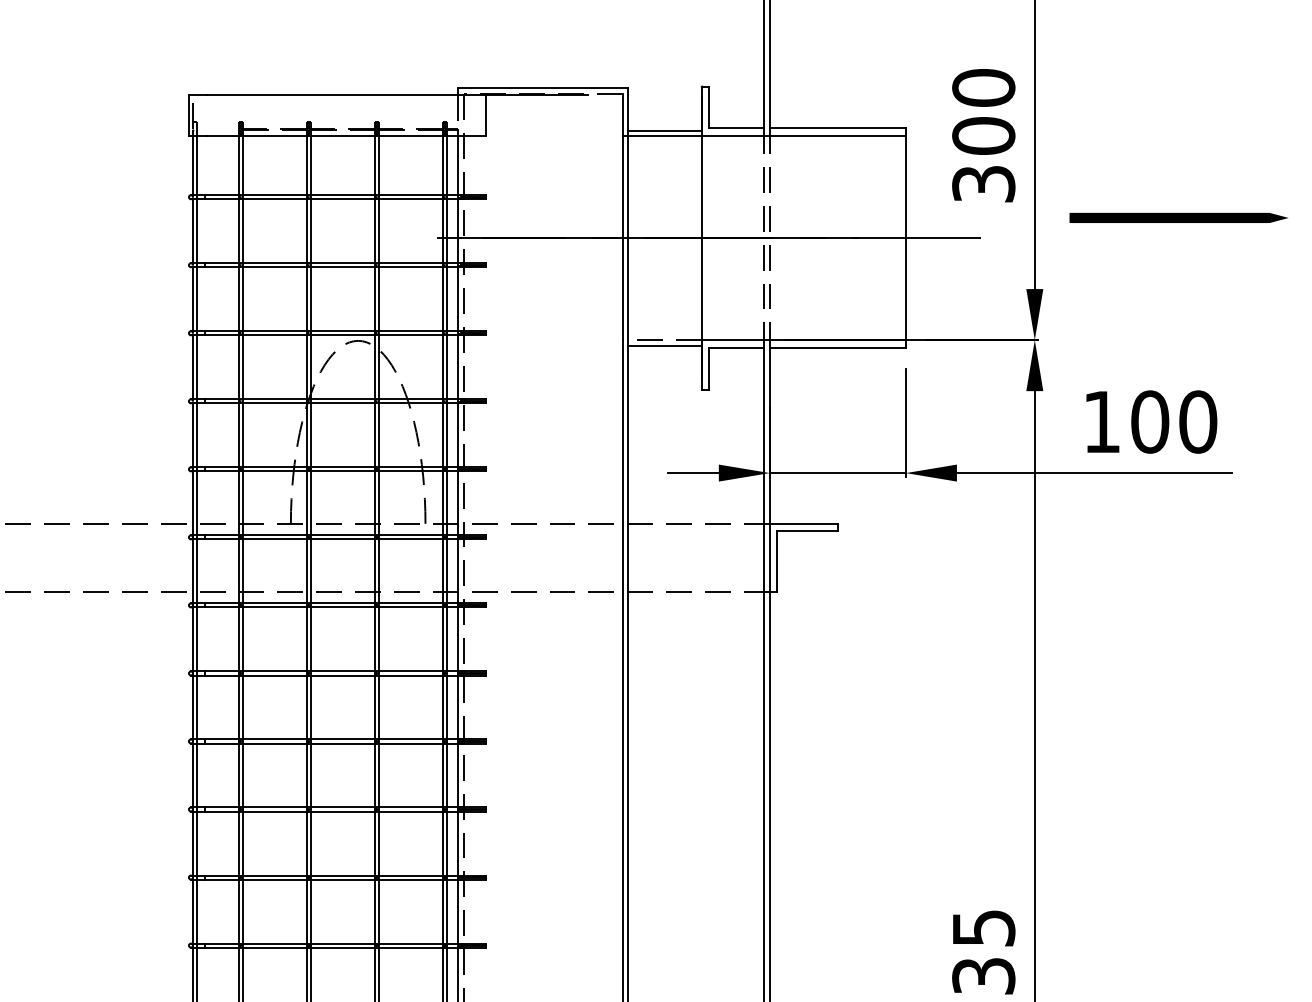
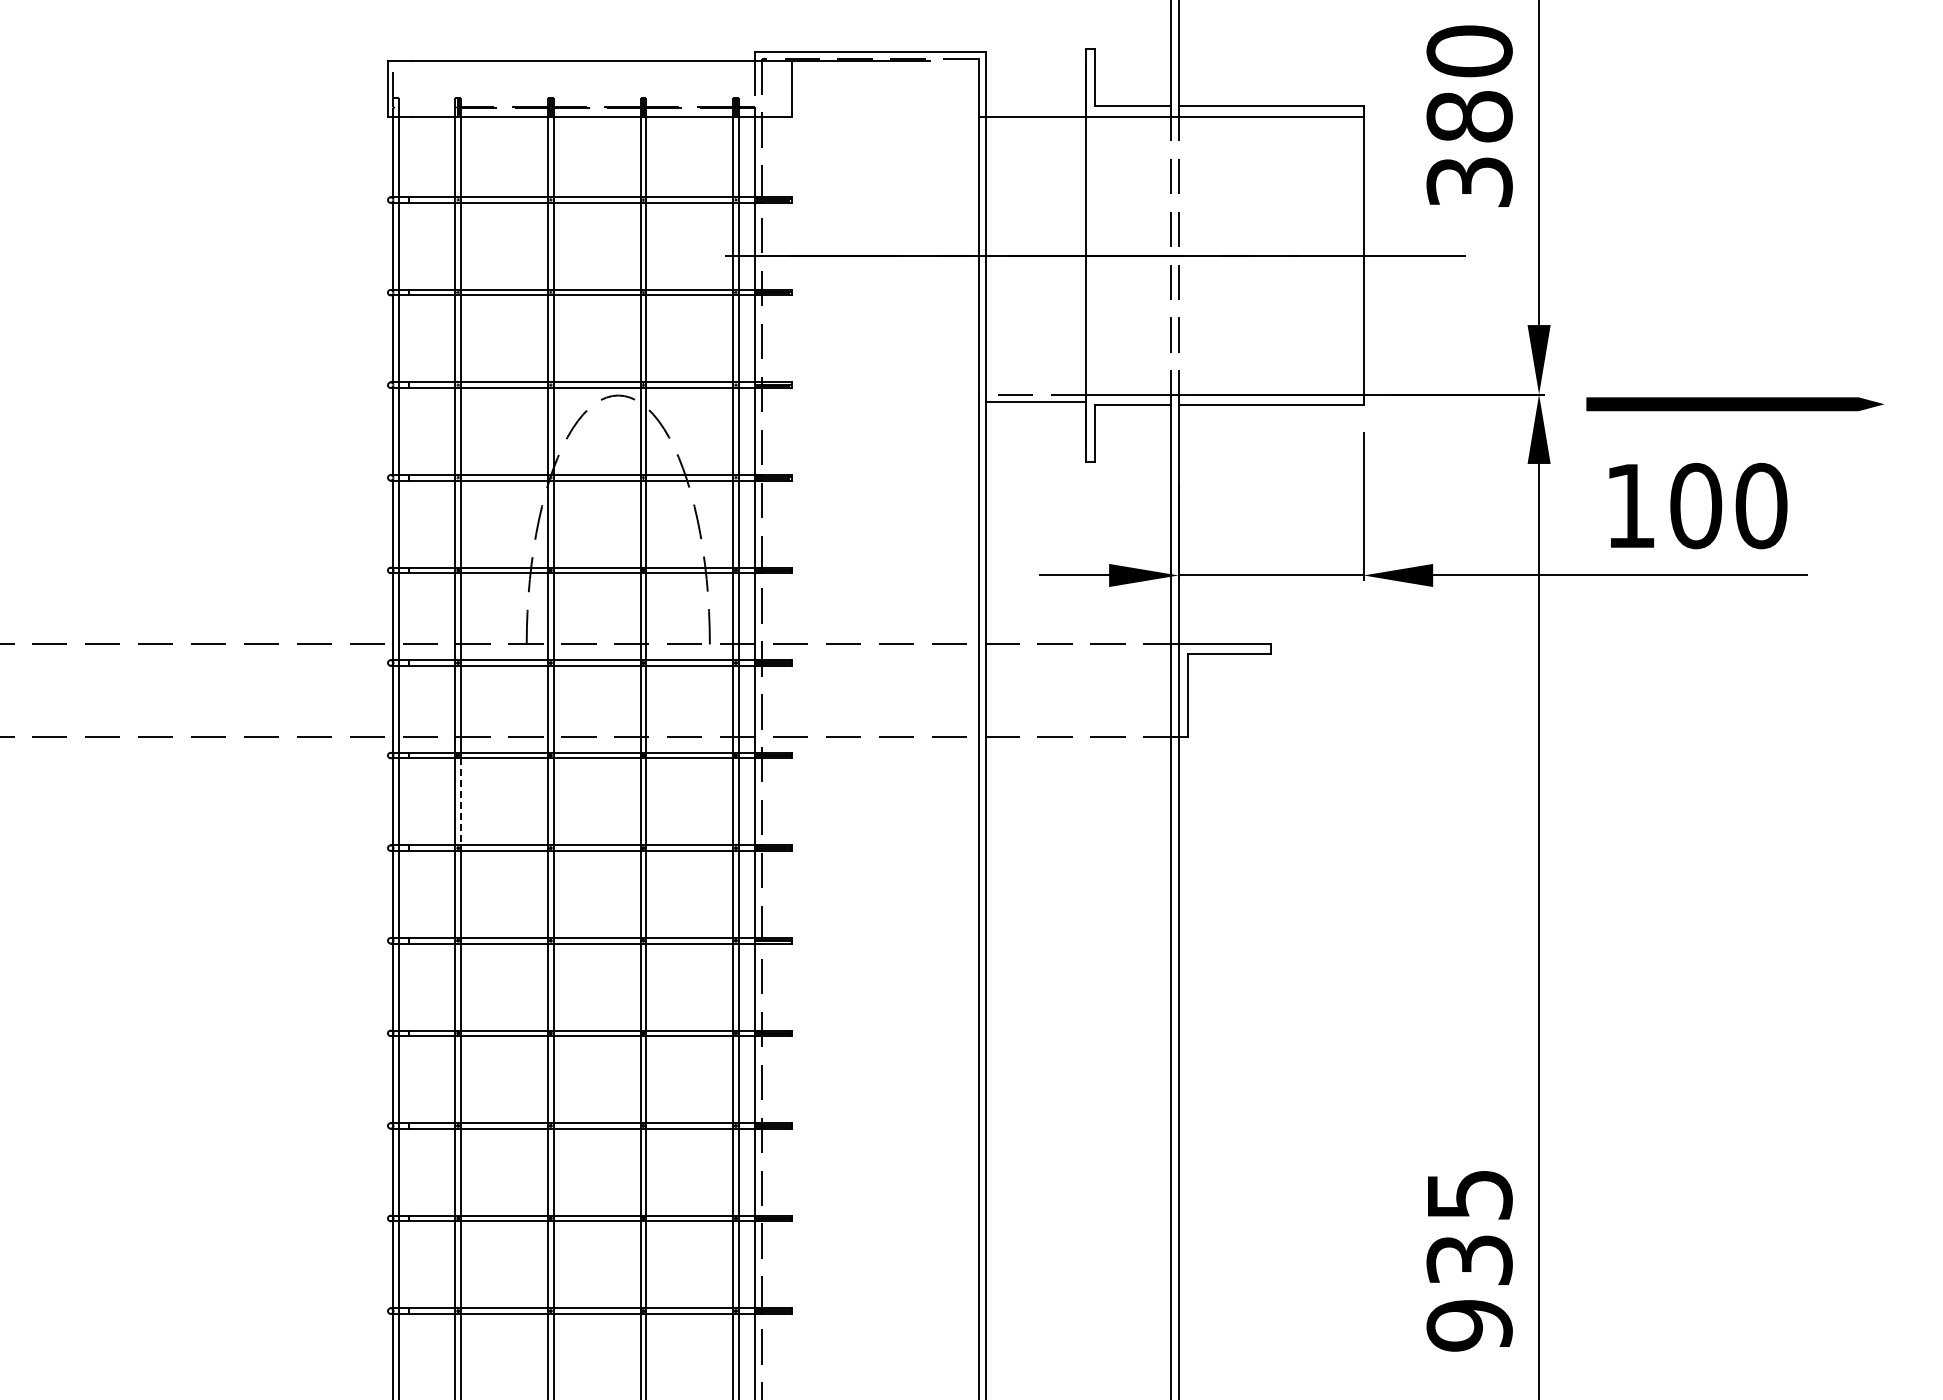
line: (664, 130) -> (1035, 109), removed
text: (983, 135) -> (1469, 116), 300 -> 380
line: (1179, 218) -> (1735, 404), moved
line: (242, 639) -> (461, 801), solid -> dashed

